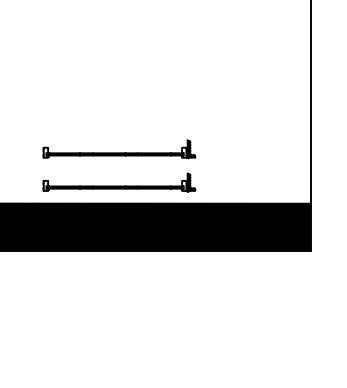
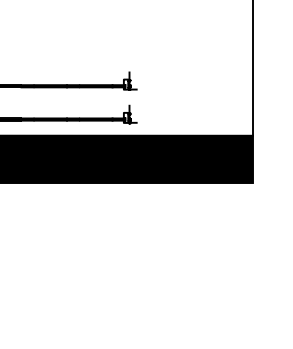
hatch: (191, 148) -> (133, 80), removed
hatch: (191, 181) -> (133, 113), removed

